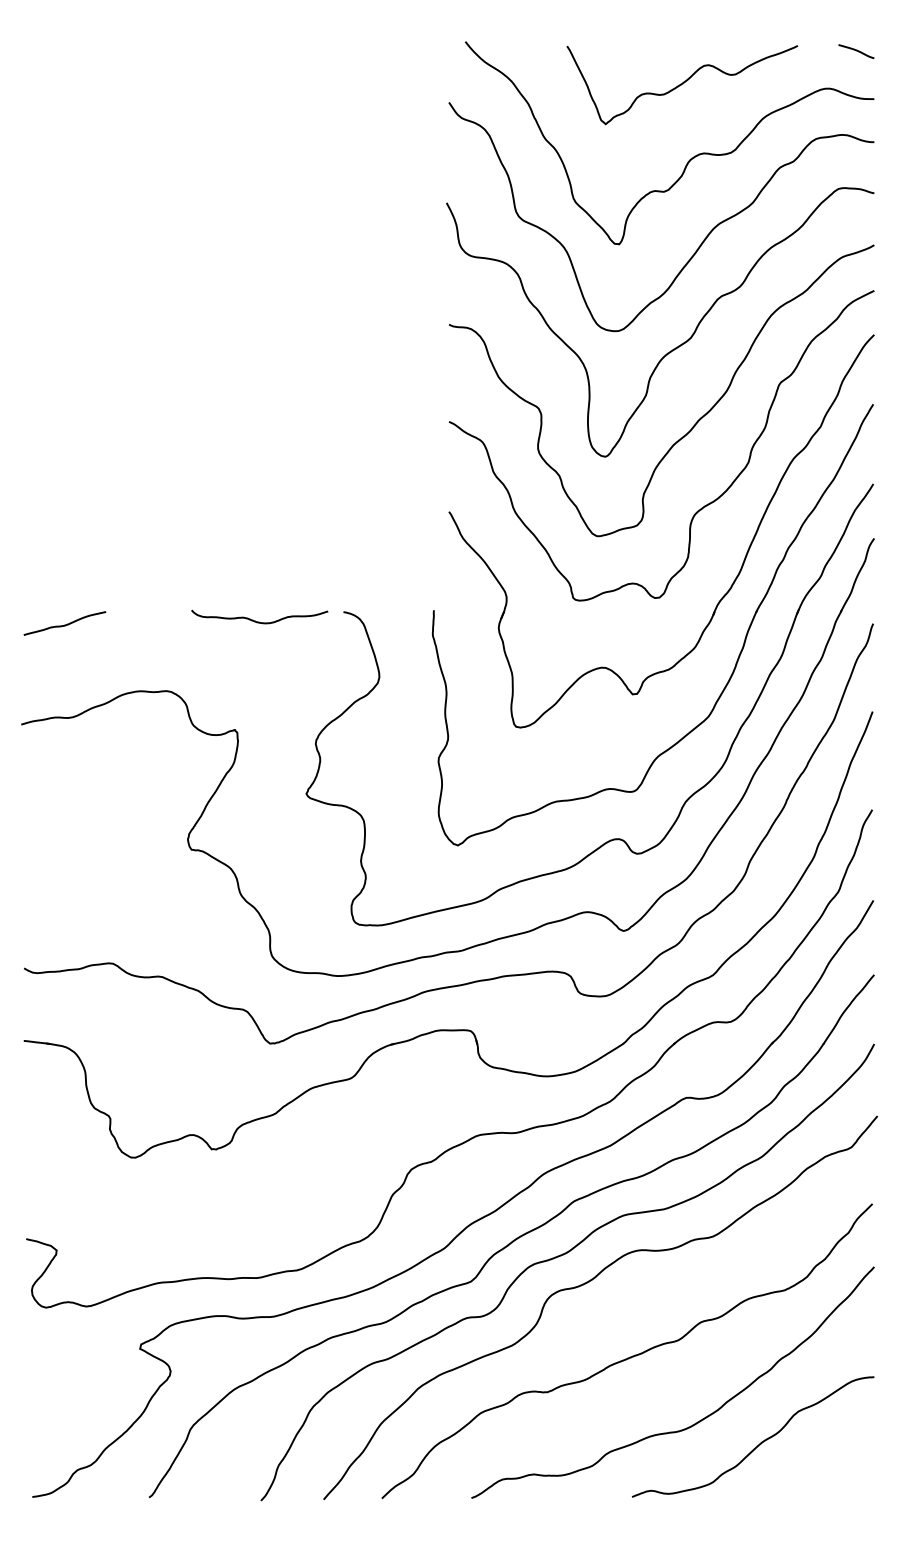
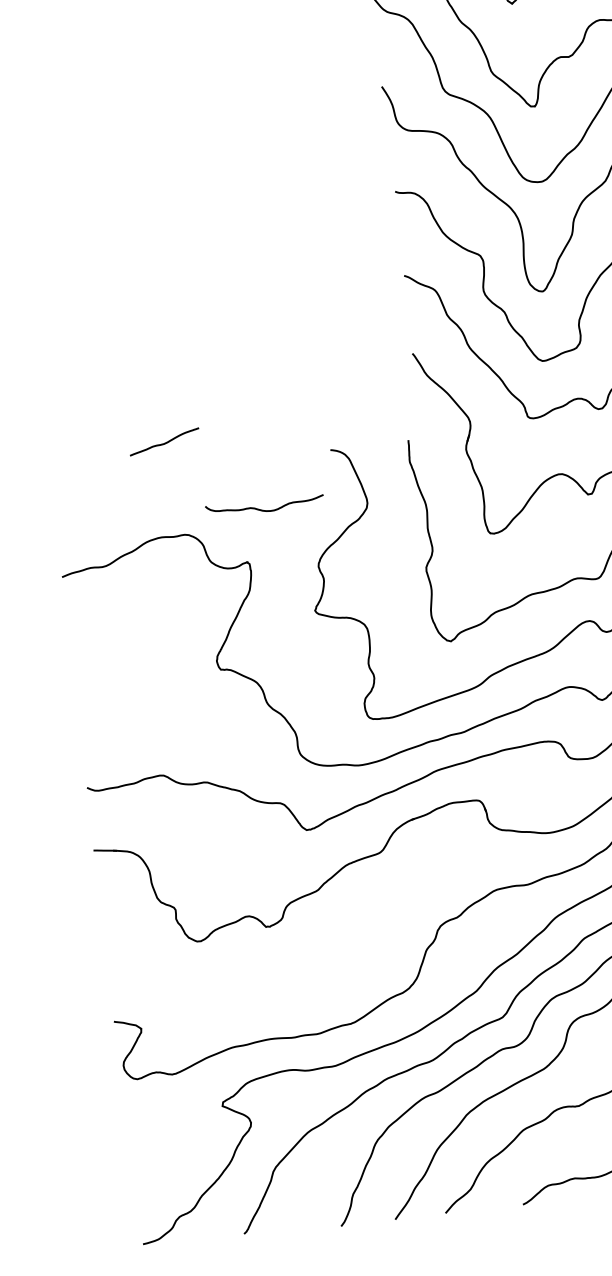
curve: (259, 621) -> (265, 509), moved
curve: (64, 624) -> (164, 442), moved

